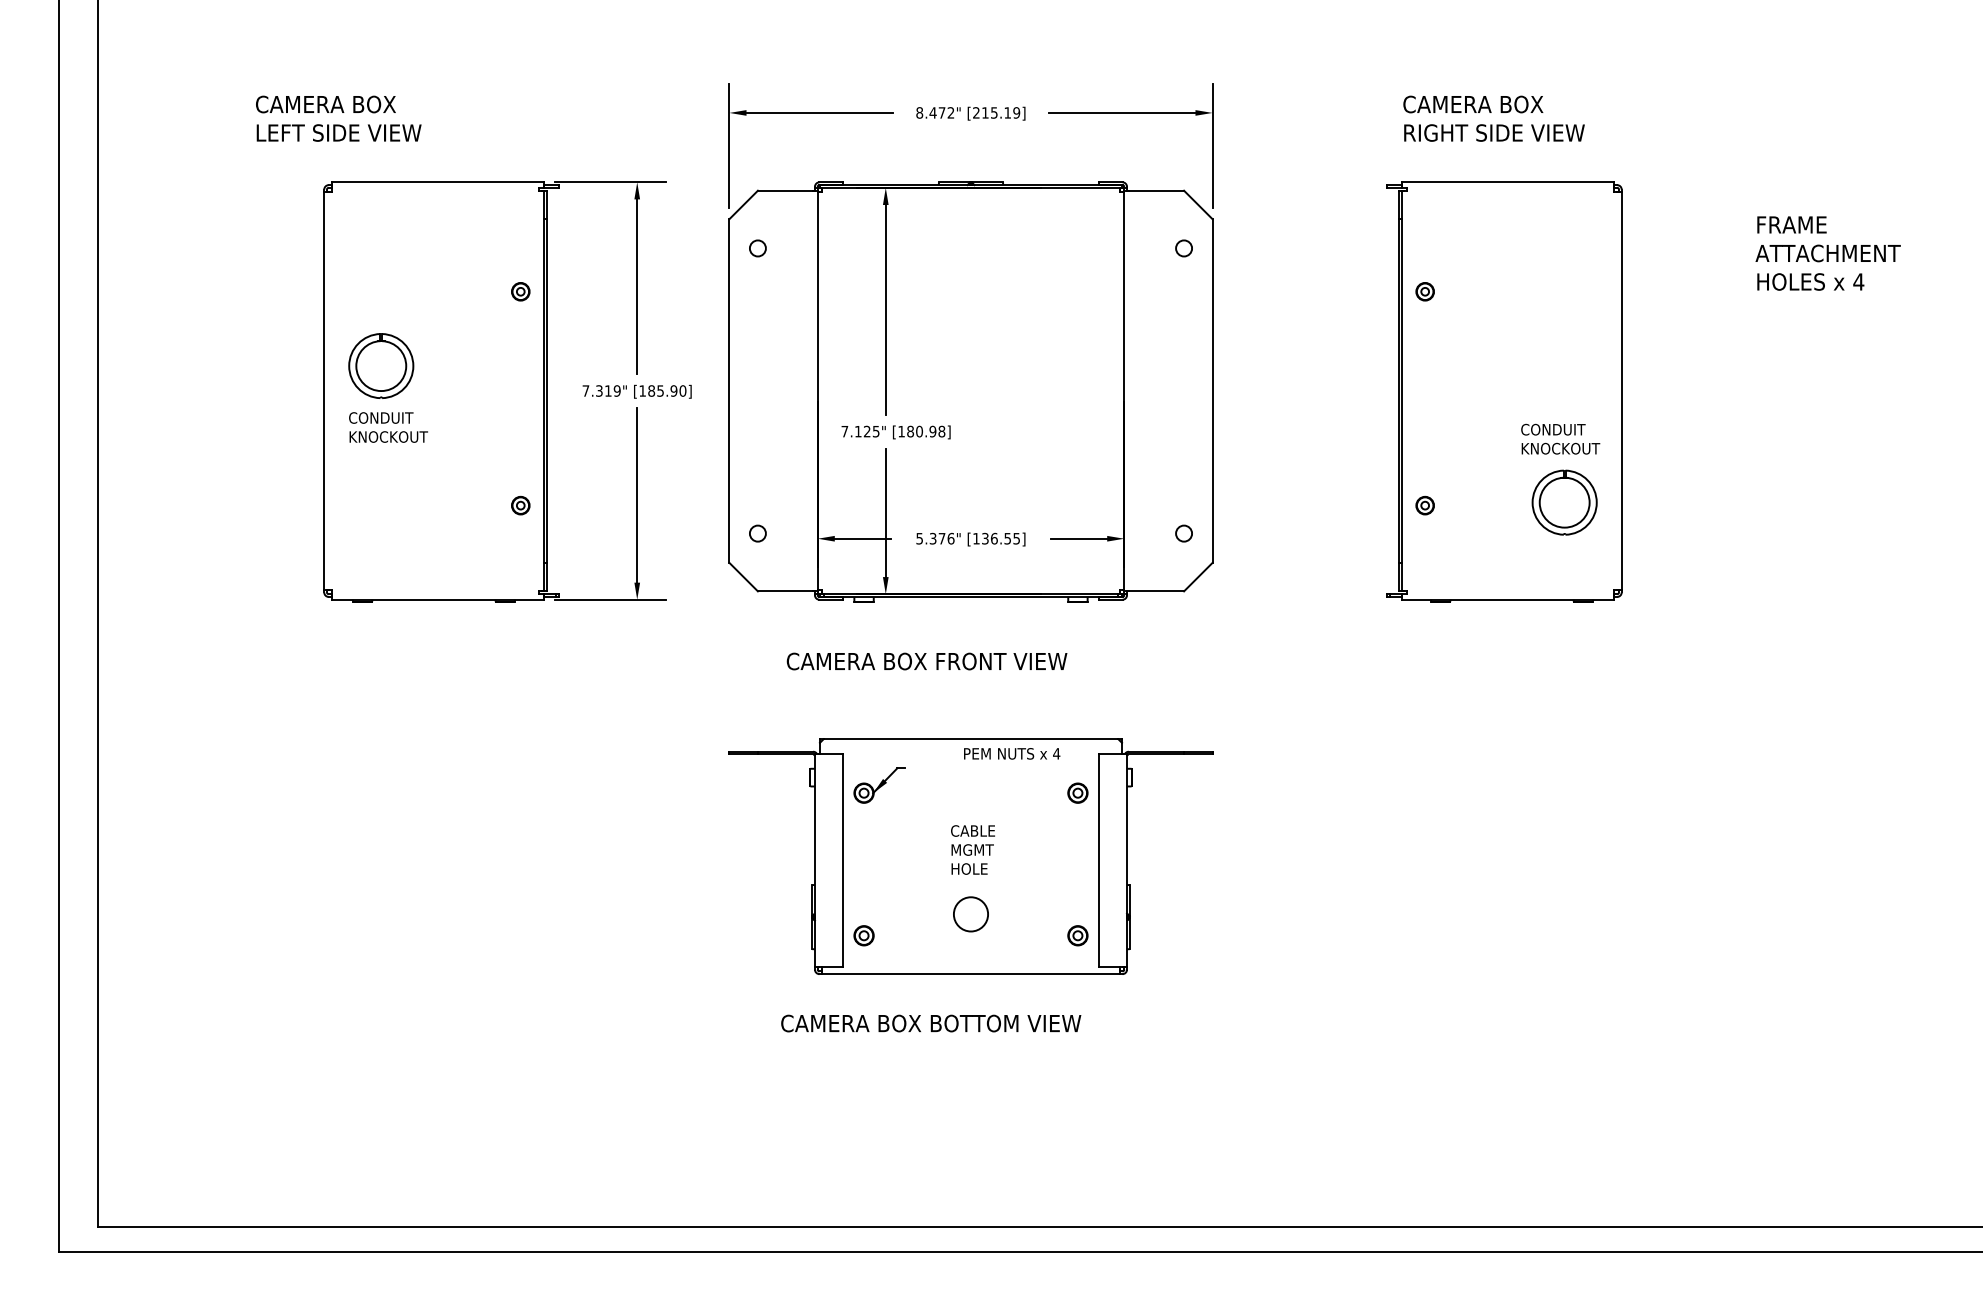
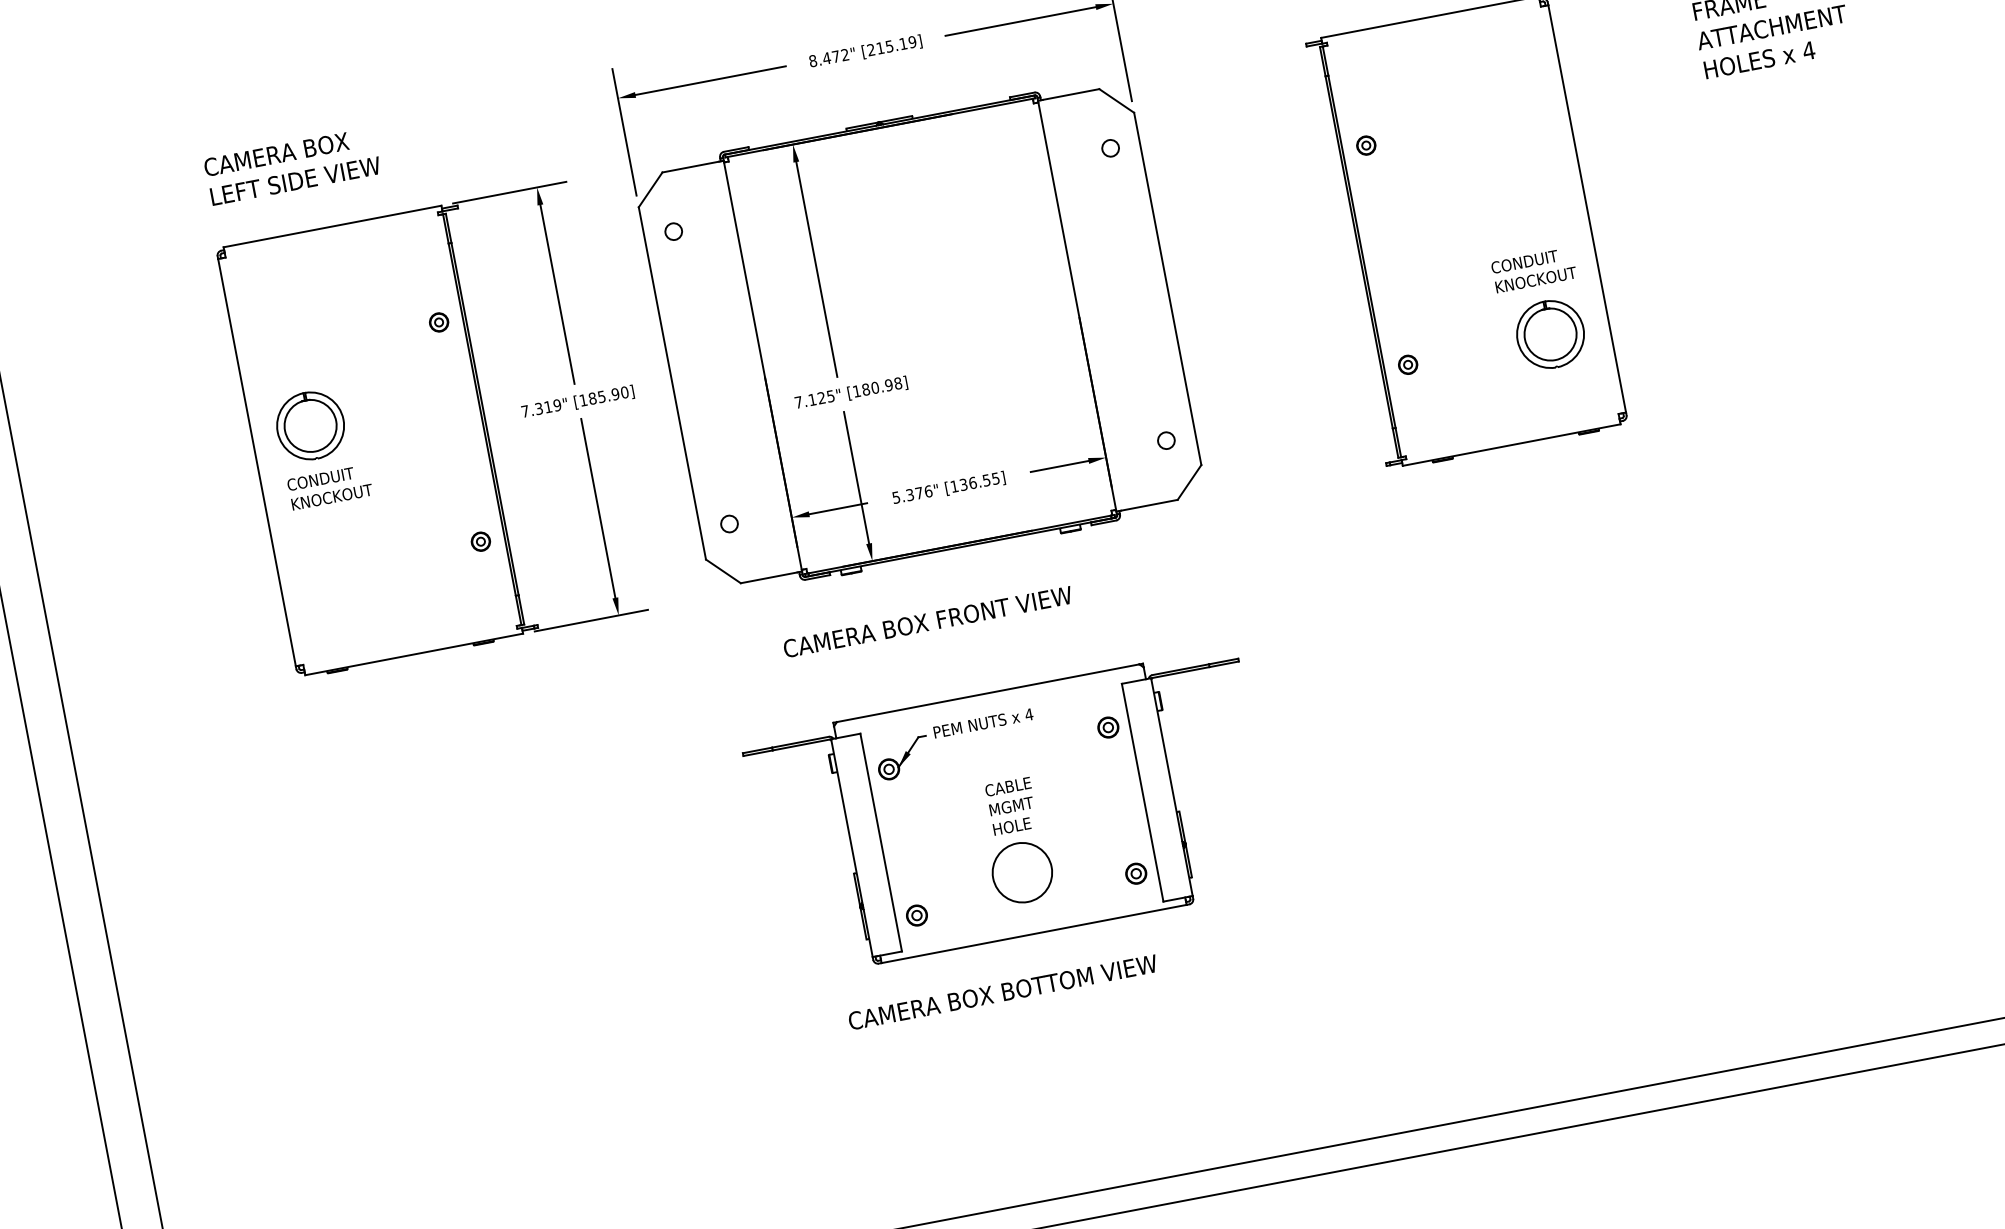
text: (338, 118) -> (292, 166), moved
text: (1012, 753) -> (983, 722), moved
circle: (970, 913) -> (1021, 871), size x1.67

